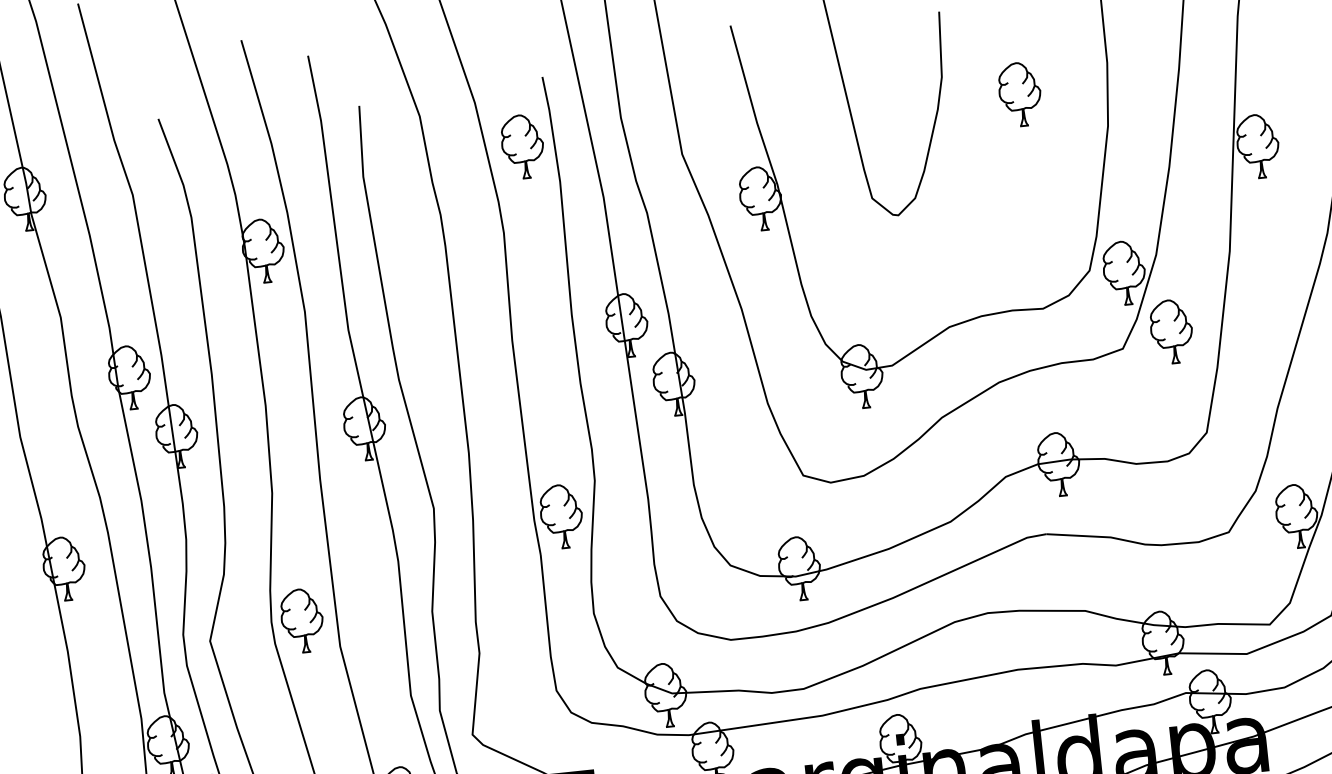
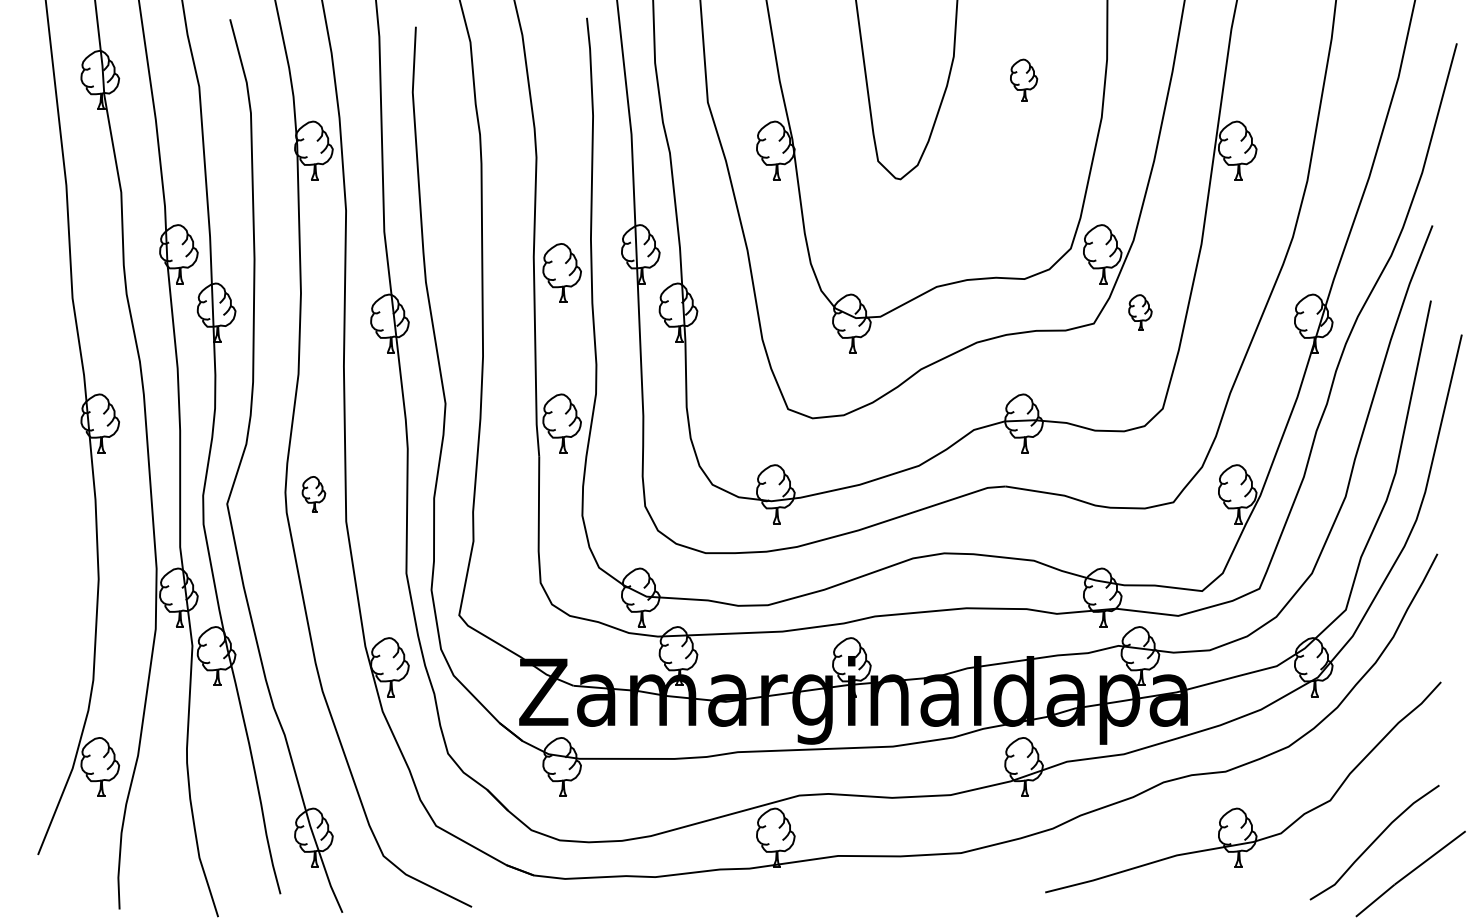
part: (1019, 93) -> (1023, 79), size x0.7
part: (522, 146) -> (561, 272), moved
part: (1171, 331) -> (1140, 312), size x0.6
part: (301, 621) -> (313, 494), size x0.6

